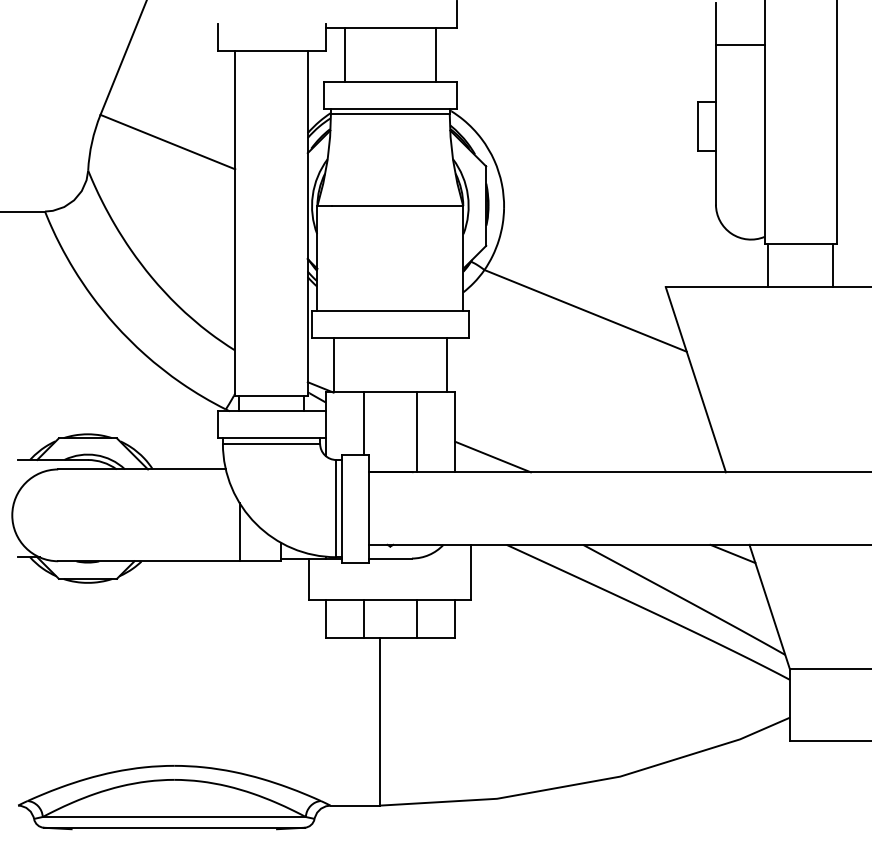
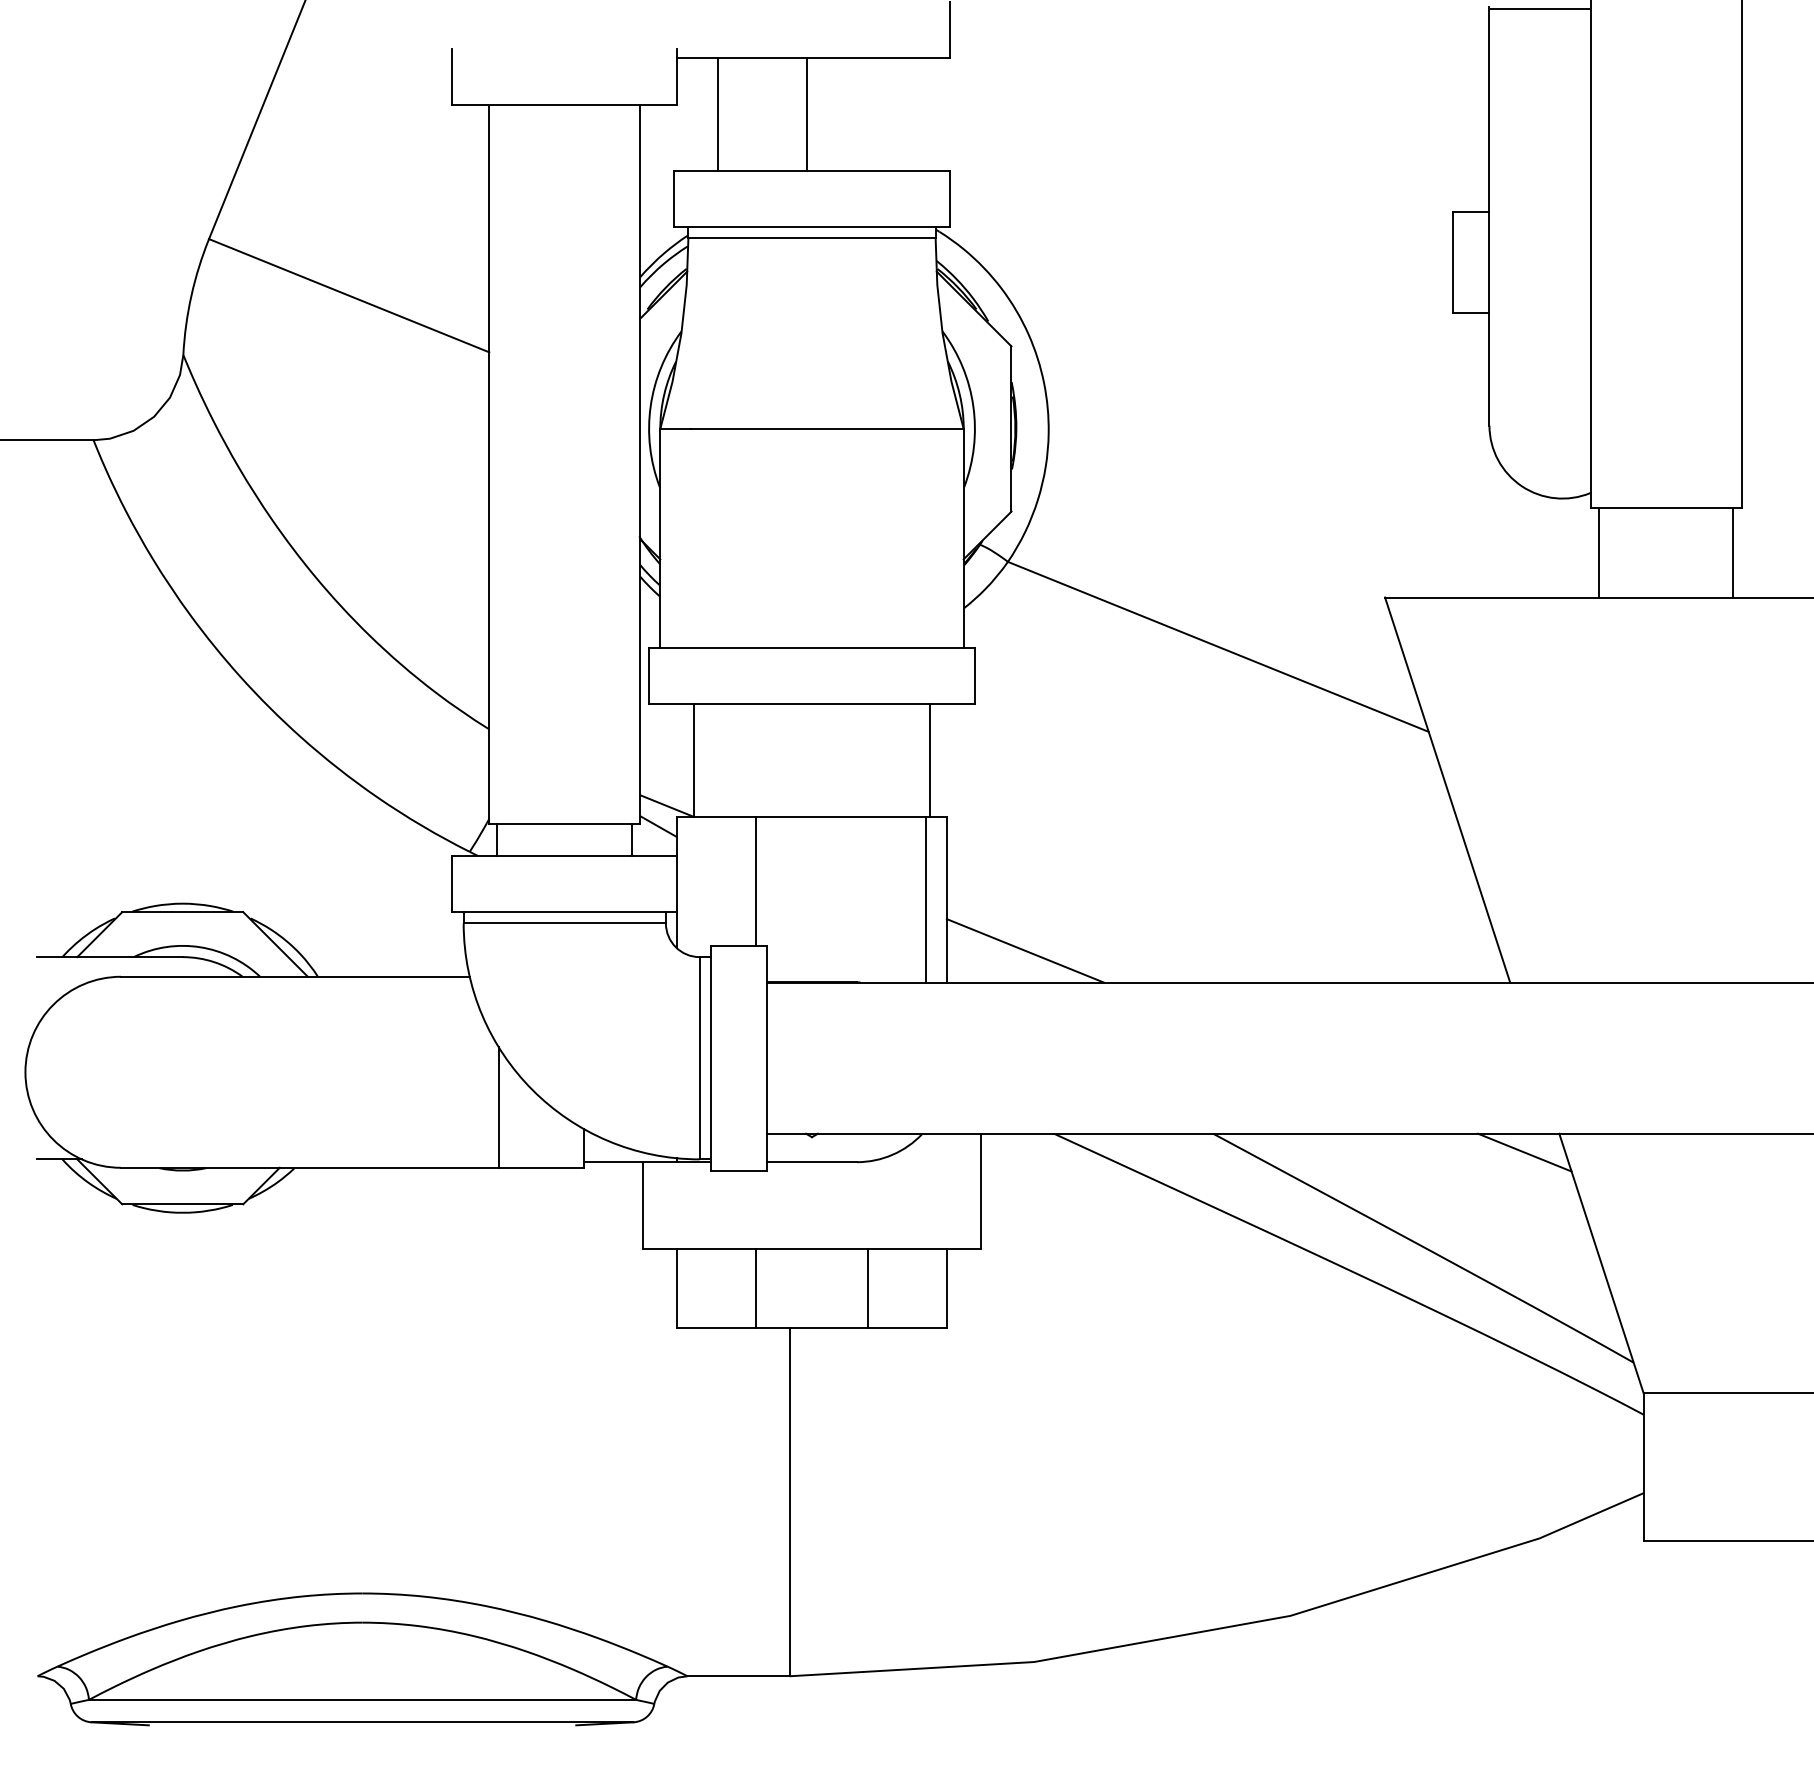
line: (739, 44) -> (1538, 9), moved
line: (435, 54) -> (806, 113), moved
line: (417, 432) -> (926, 899), moved

